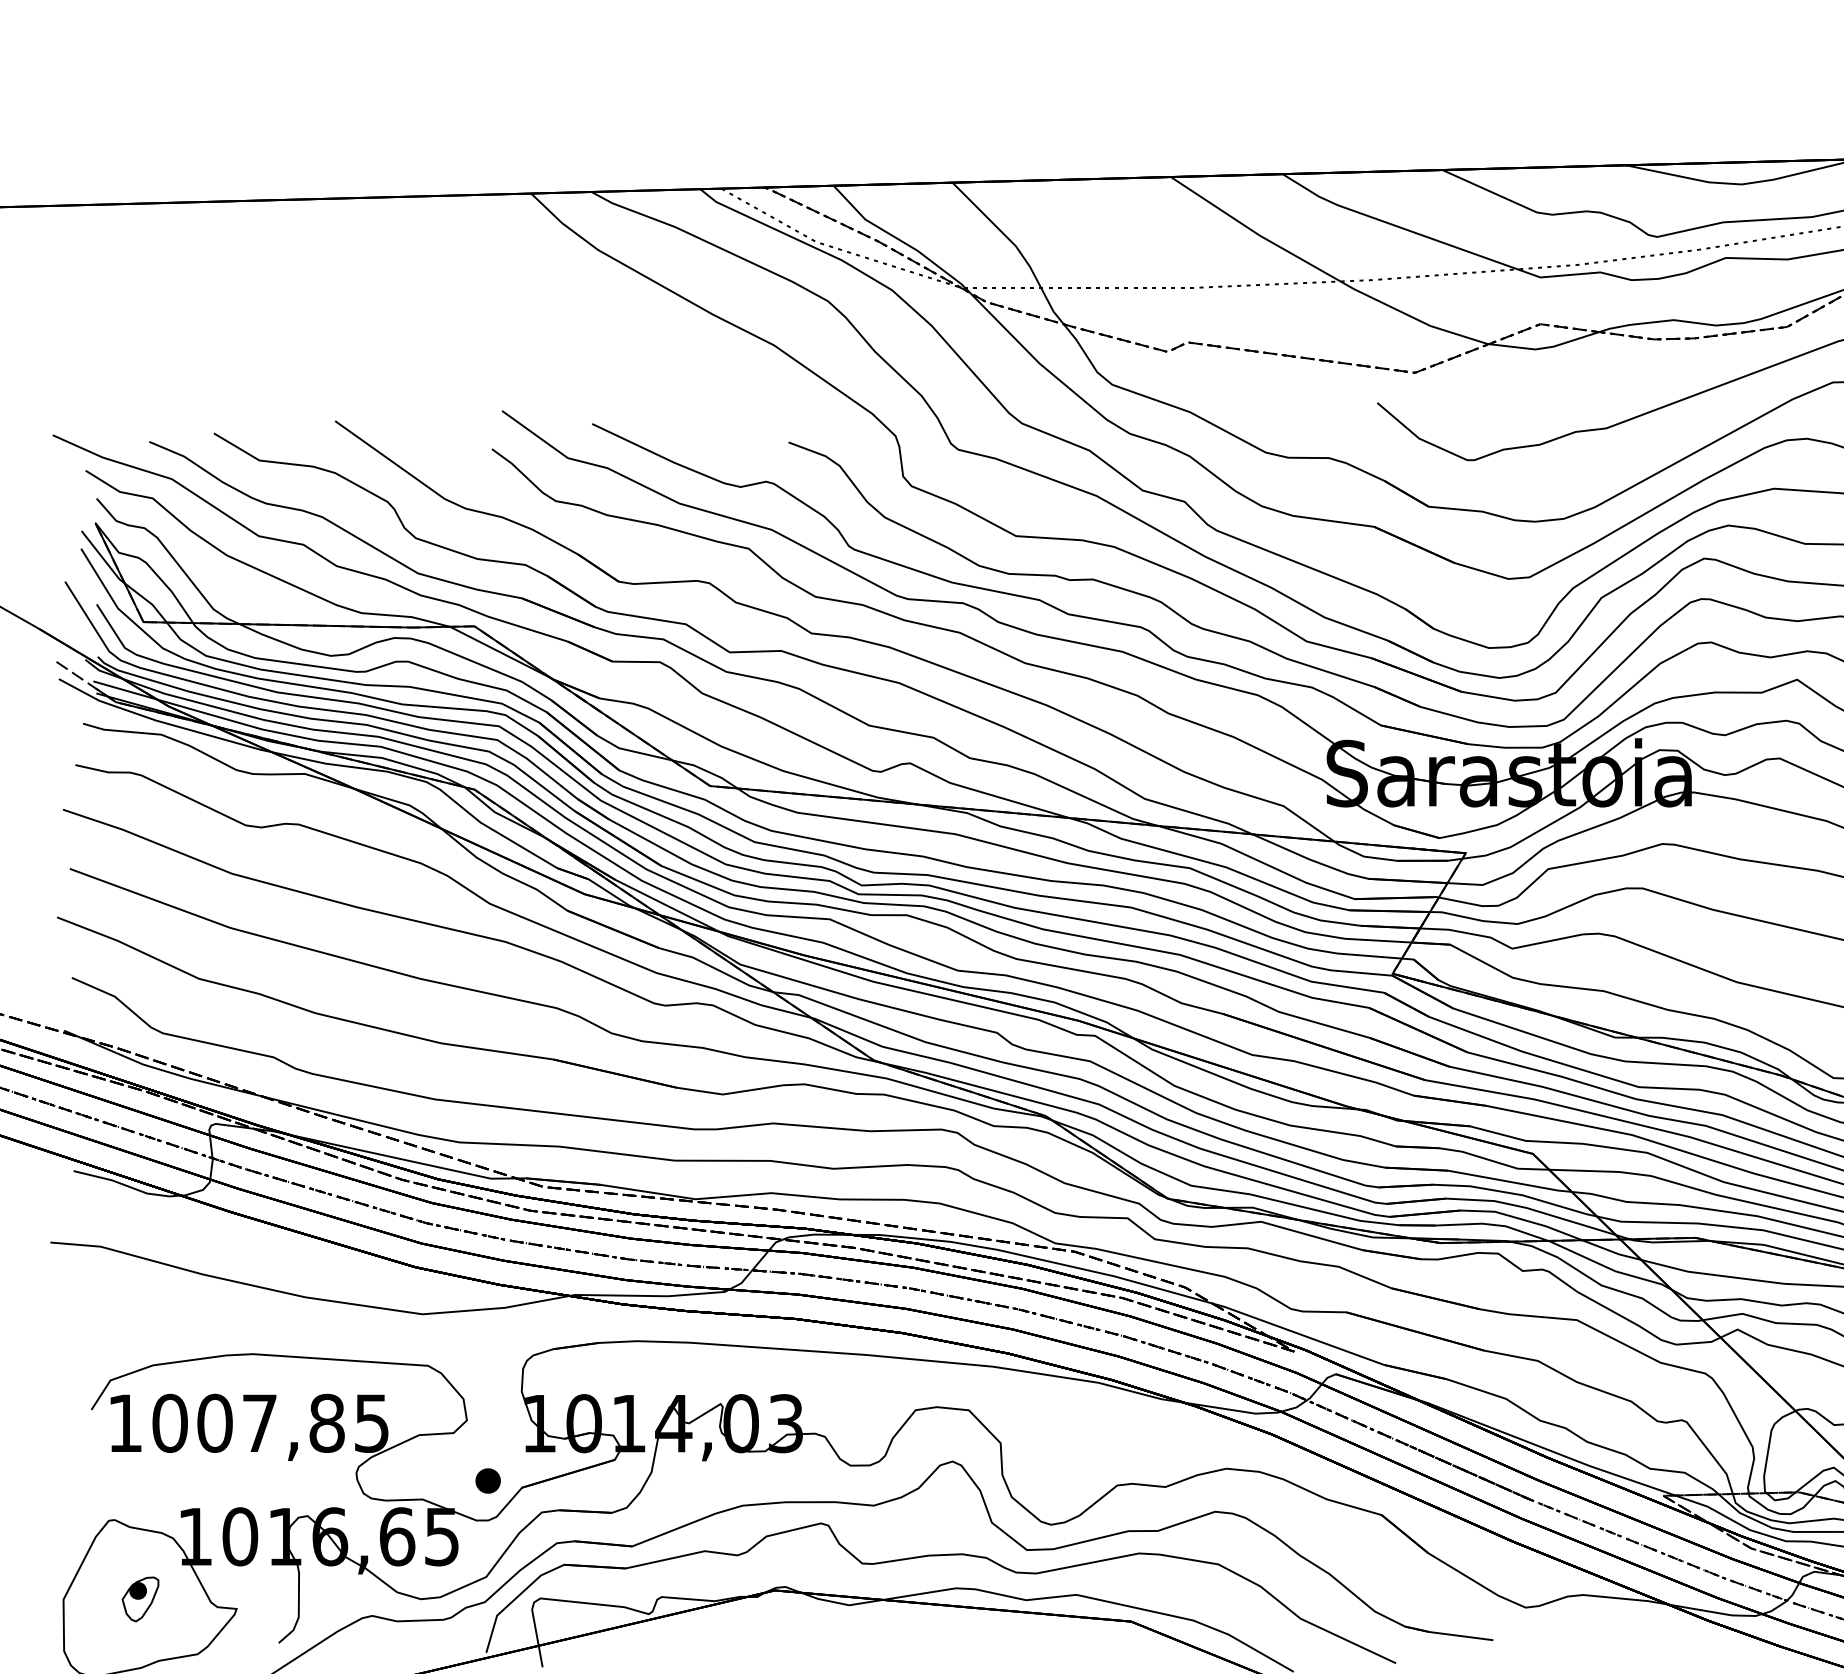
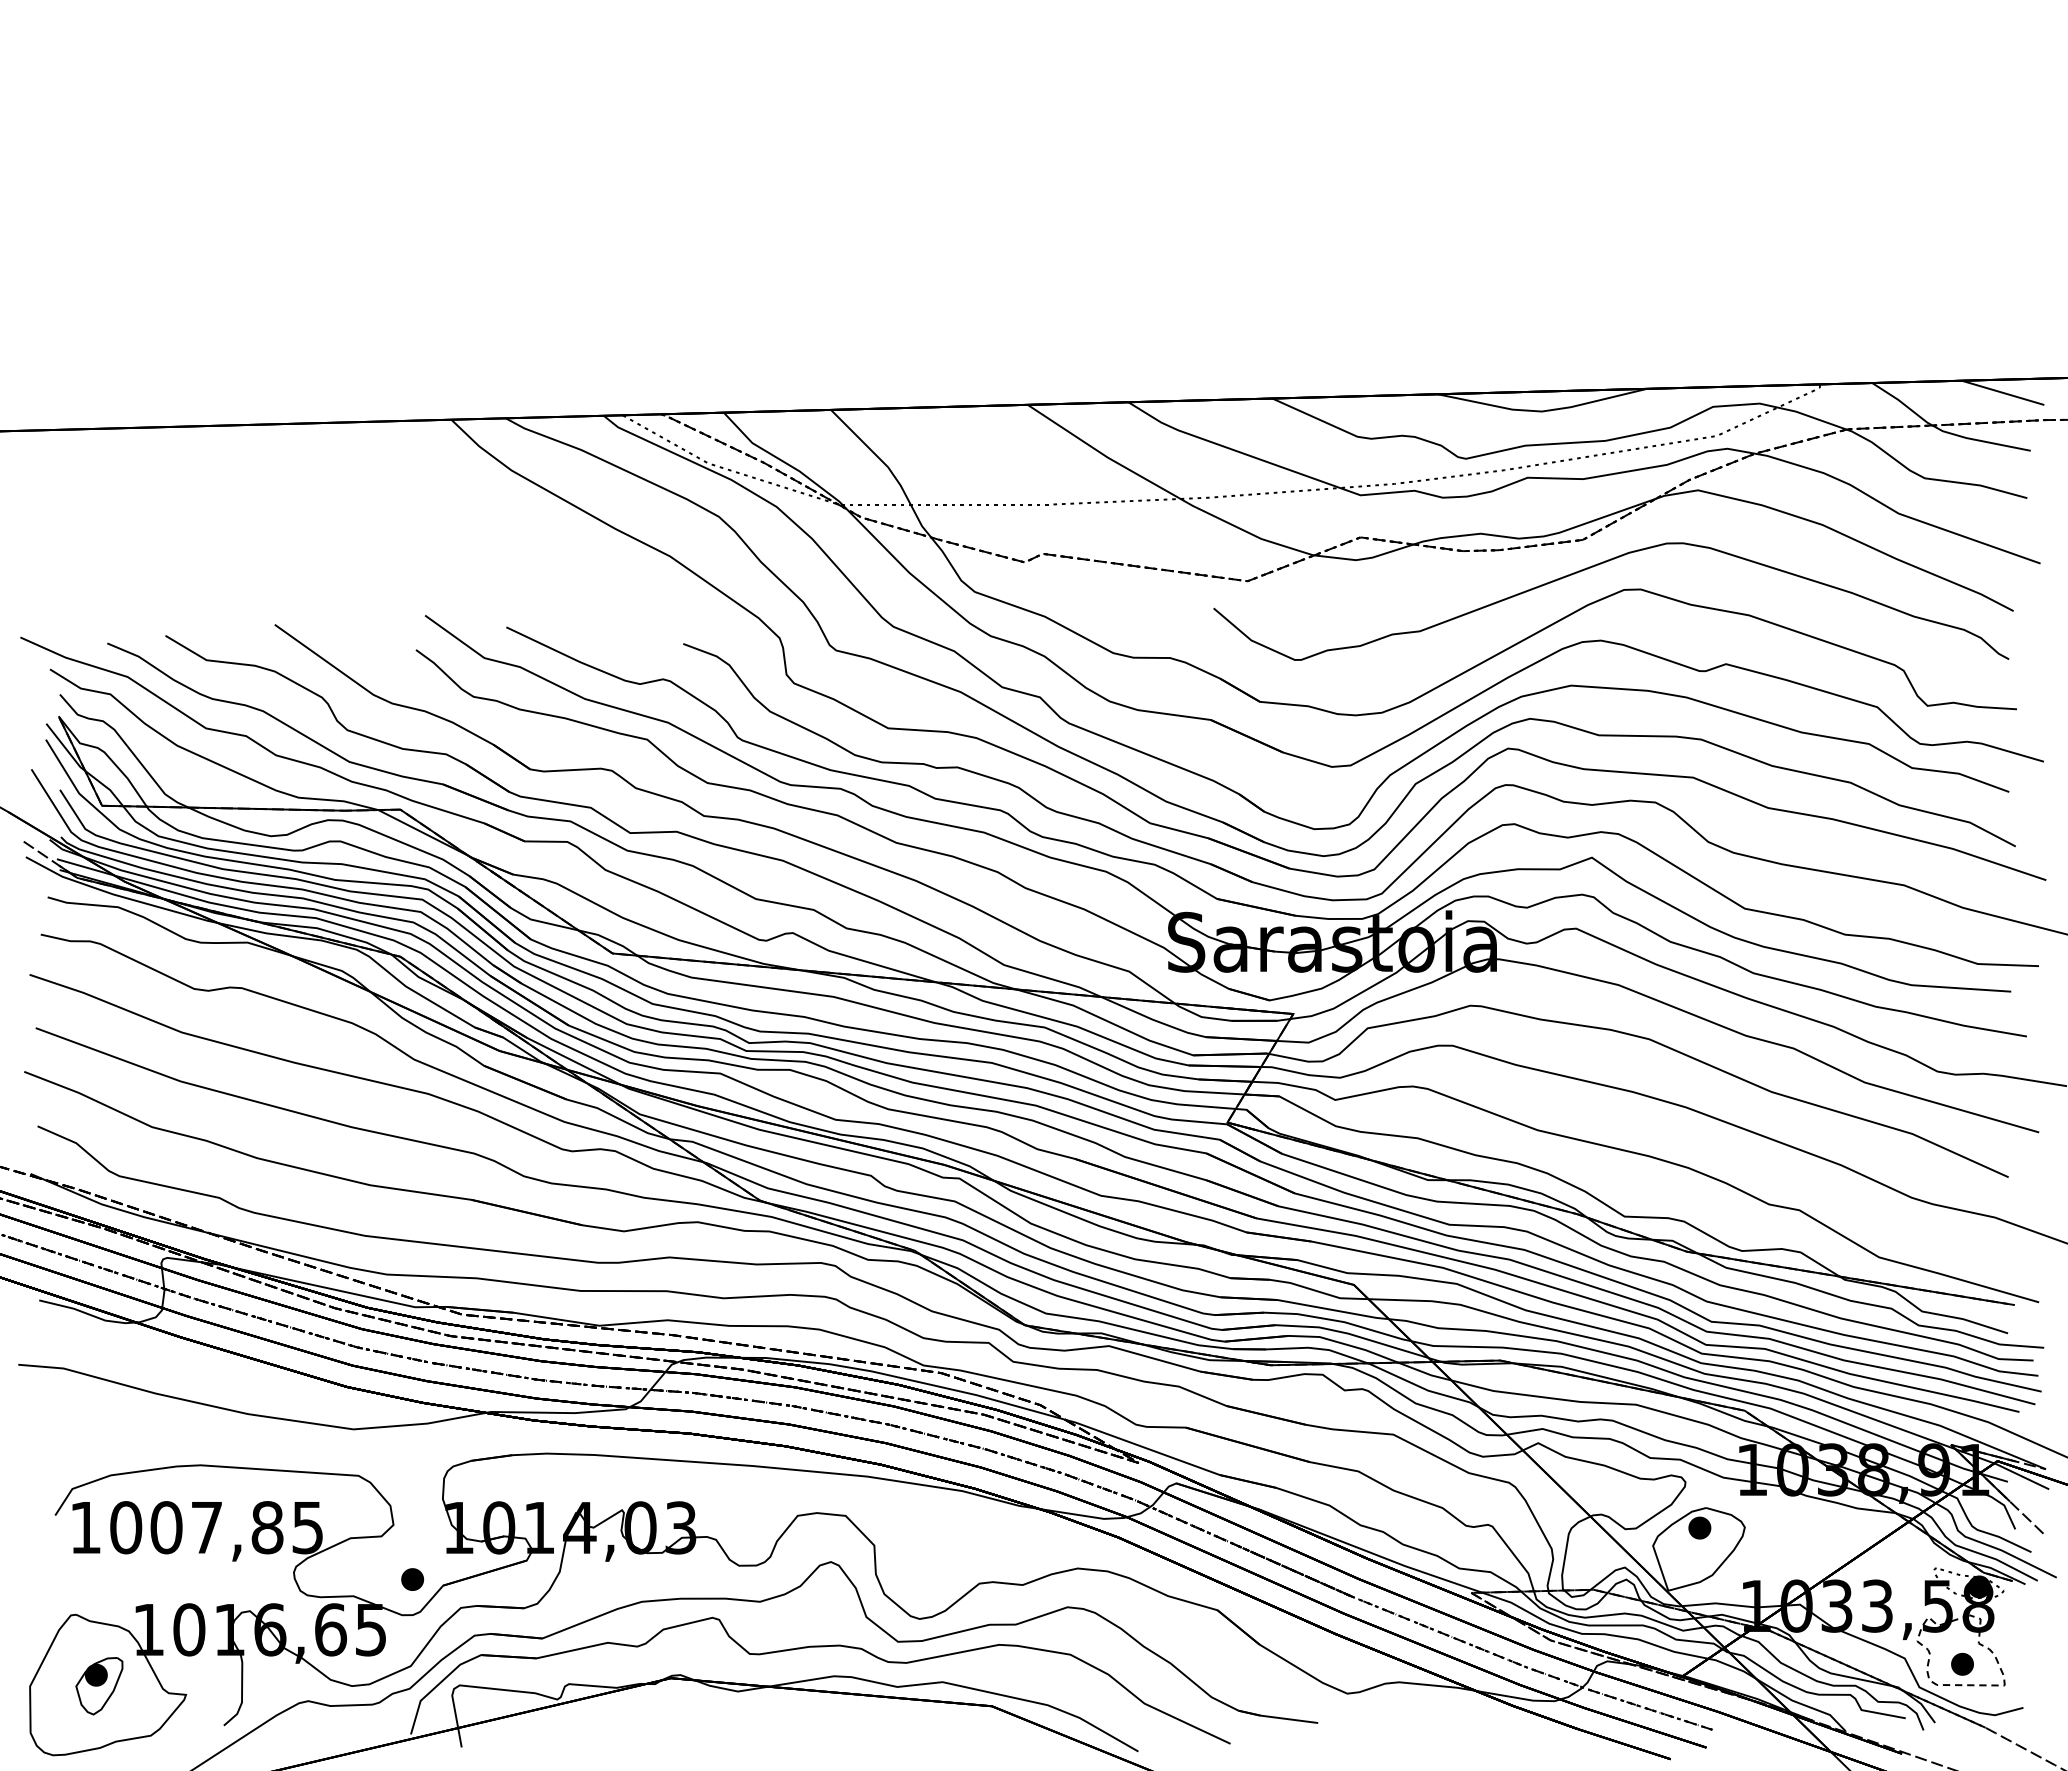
part: (140, 1599) -> (99, 1686), size x1.43

